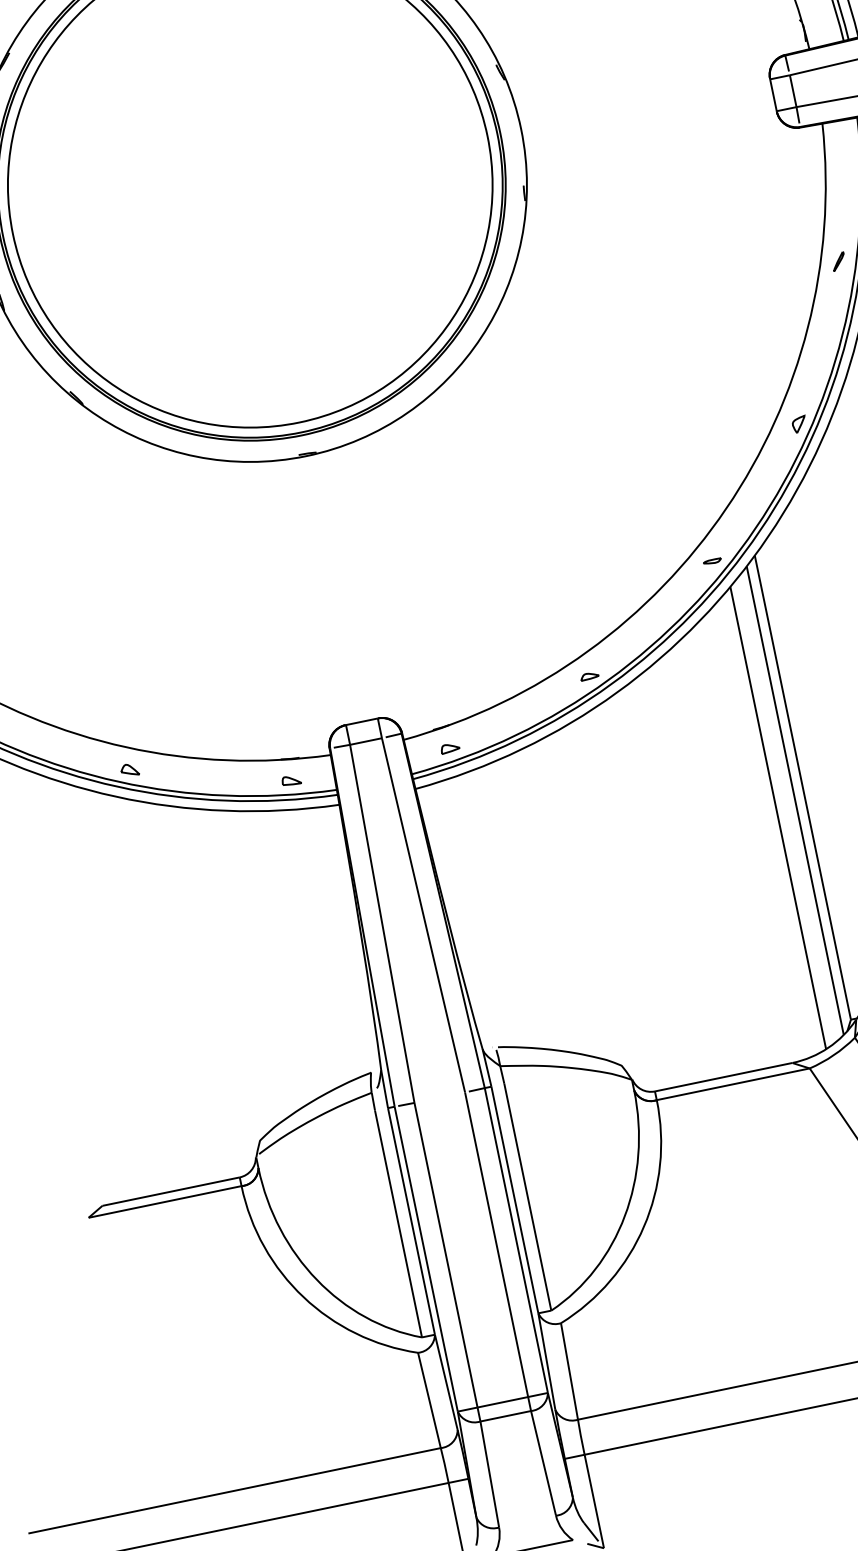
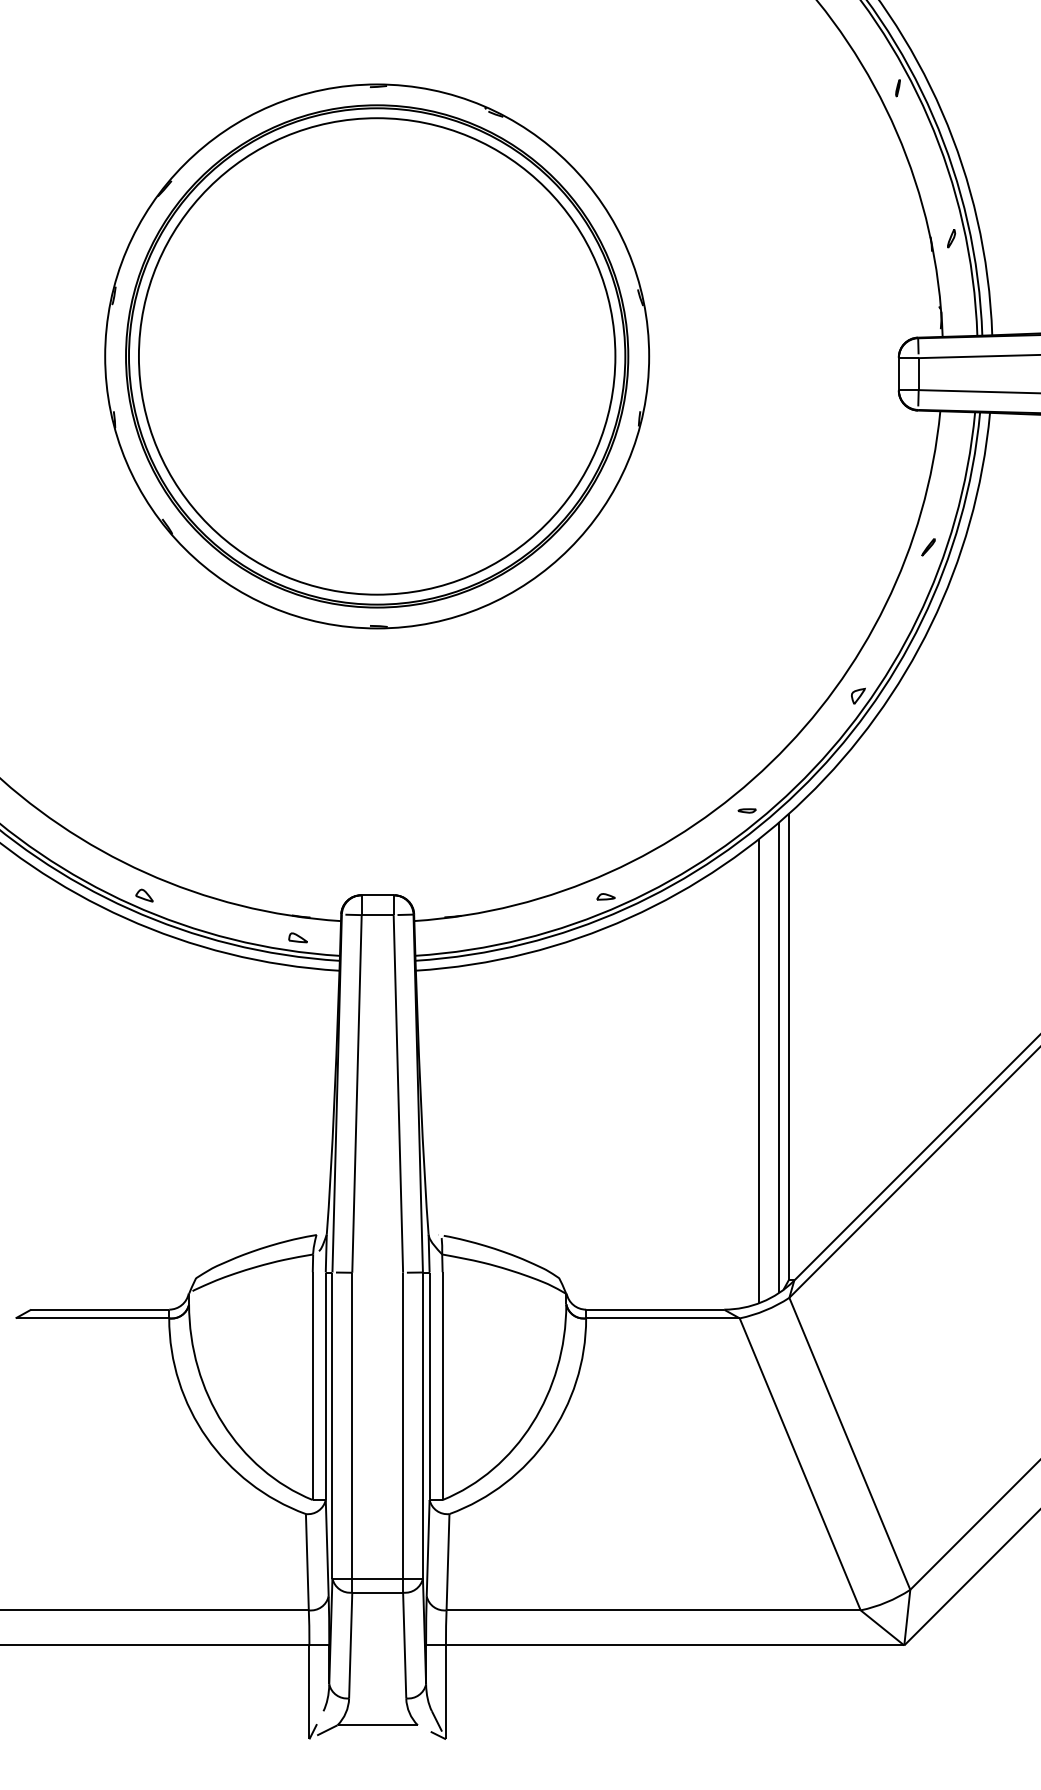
part: (450, 748) -> (457, 938), removed

